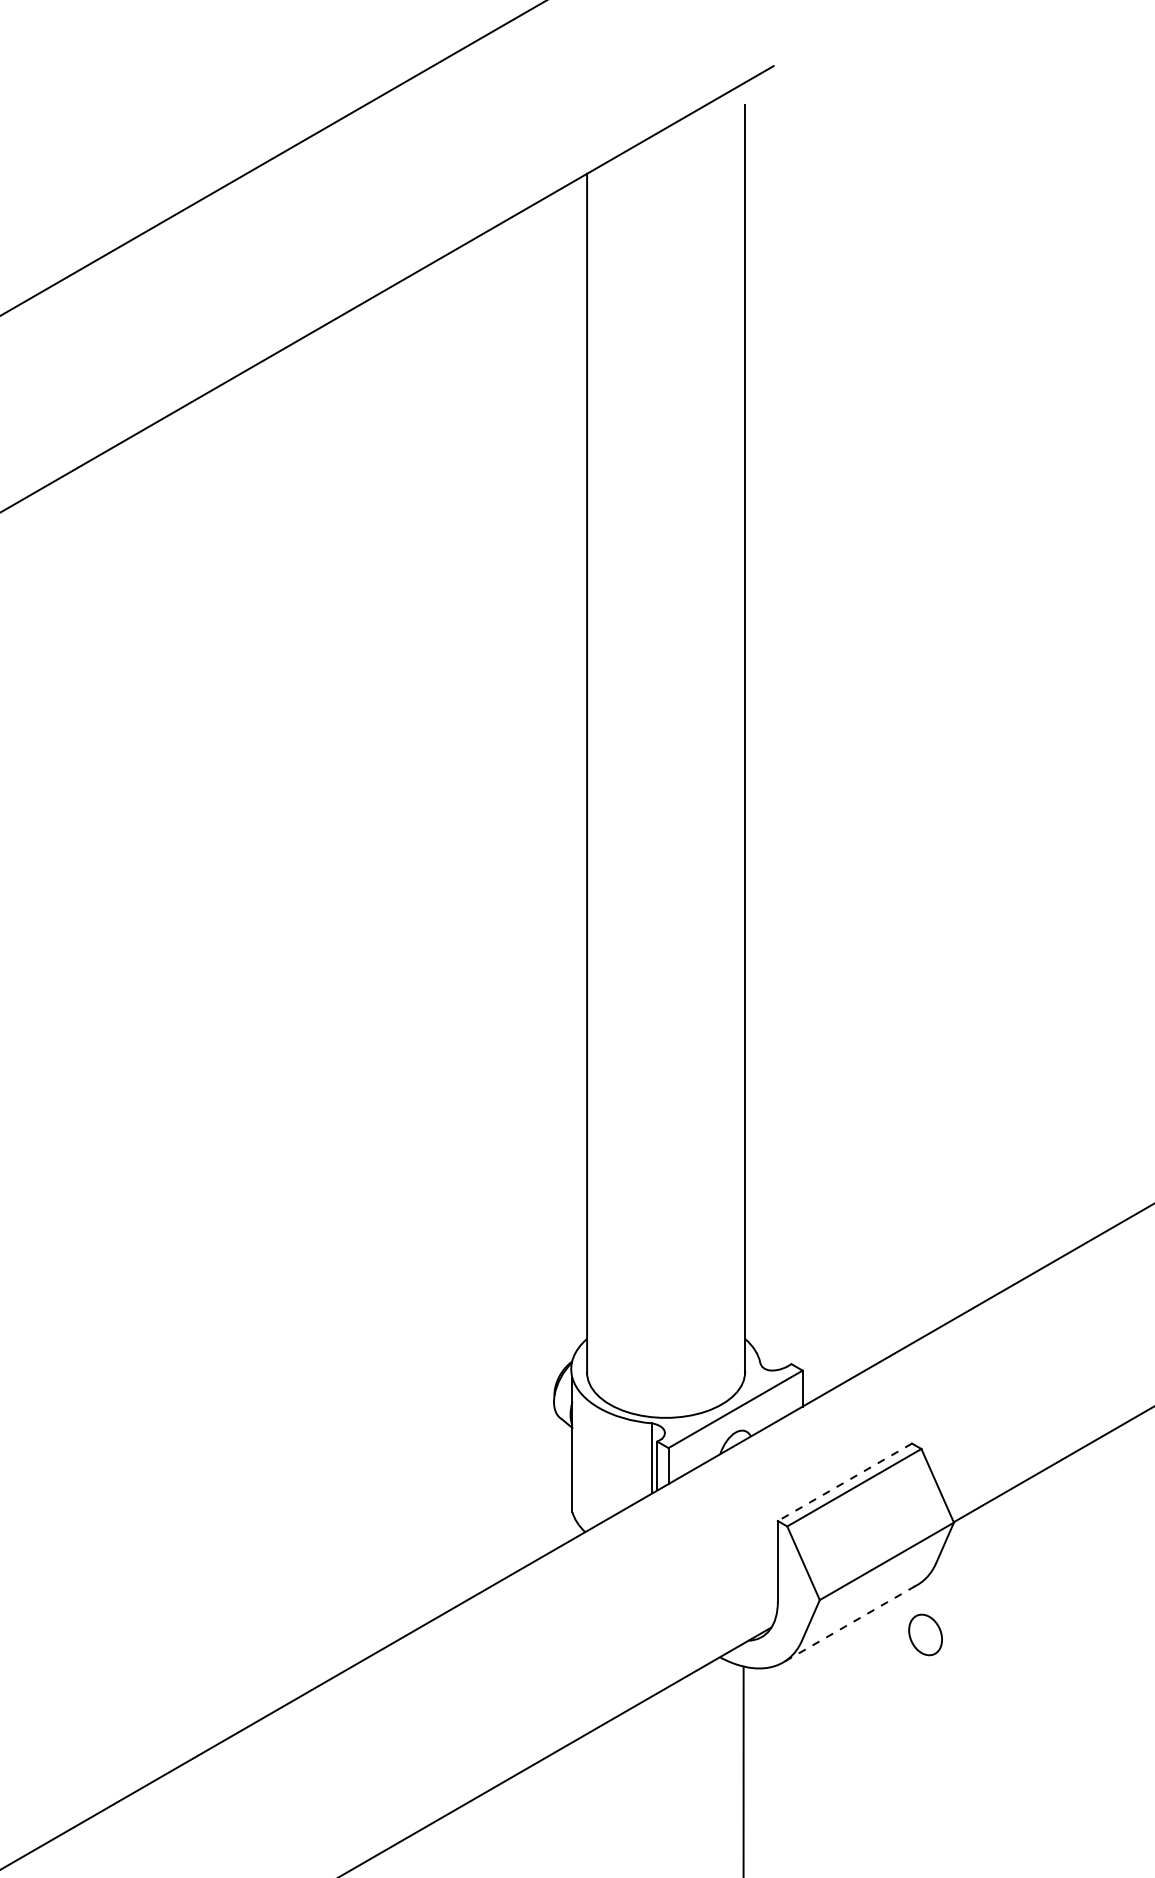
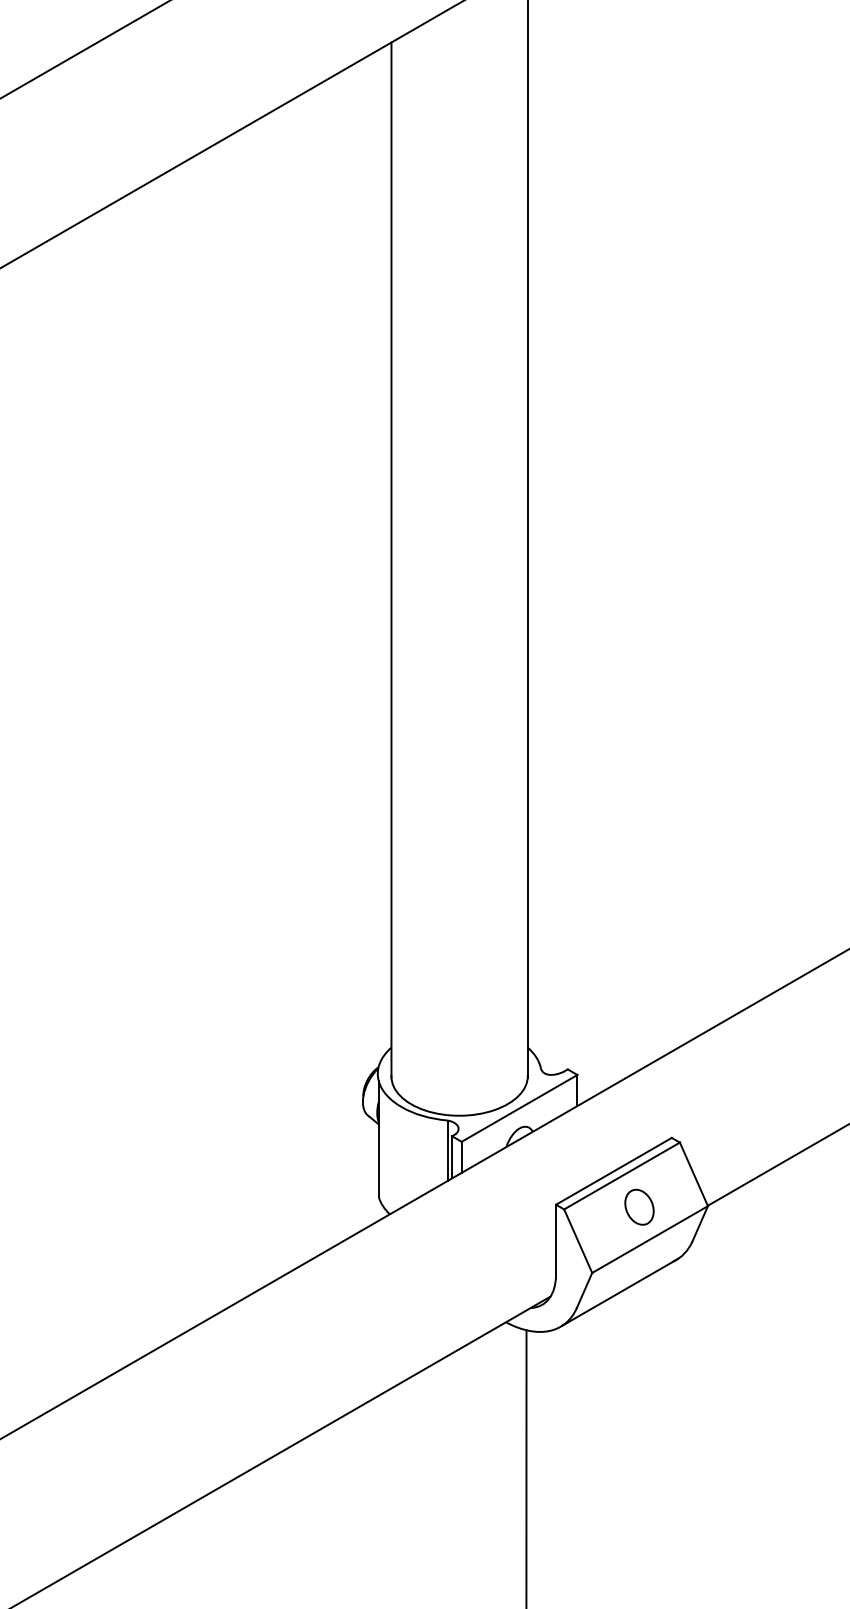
line: (844, 1482) -> (613, 1171), dashed -> solid
line: (852, 1622) -> (620, 1292), dashed -> solid
part: (925, 1634) -> (639, 1206), moved

